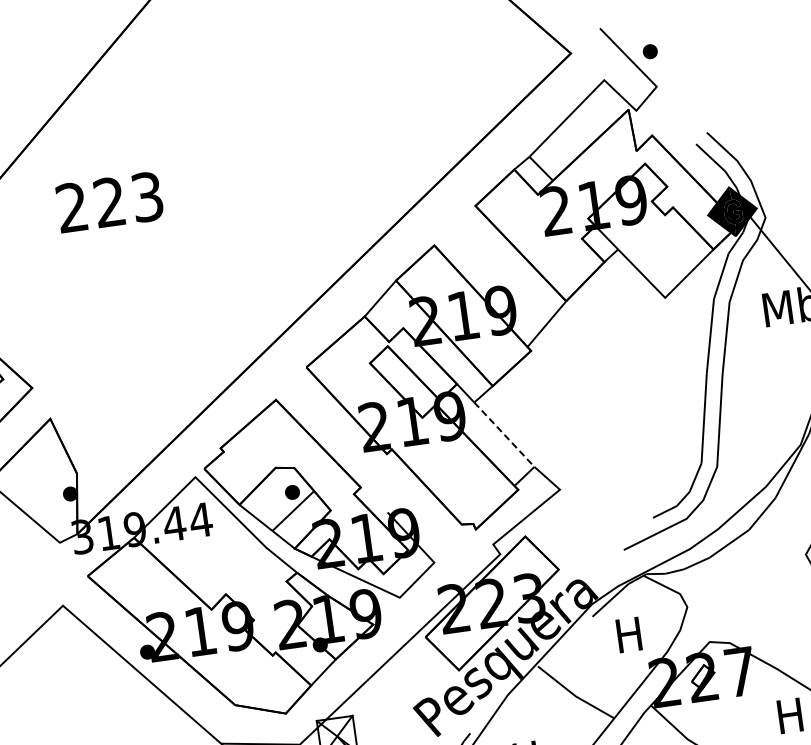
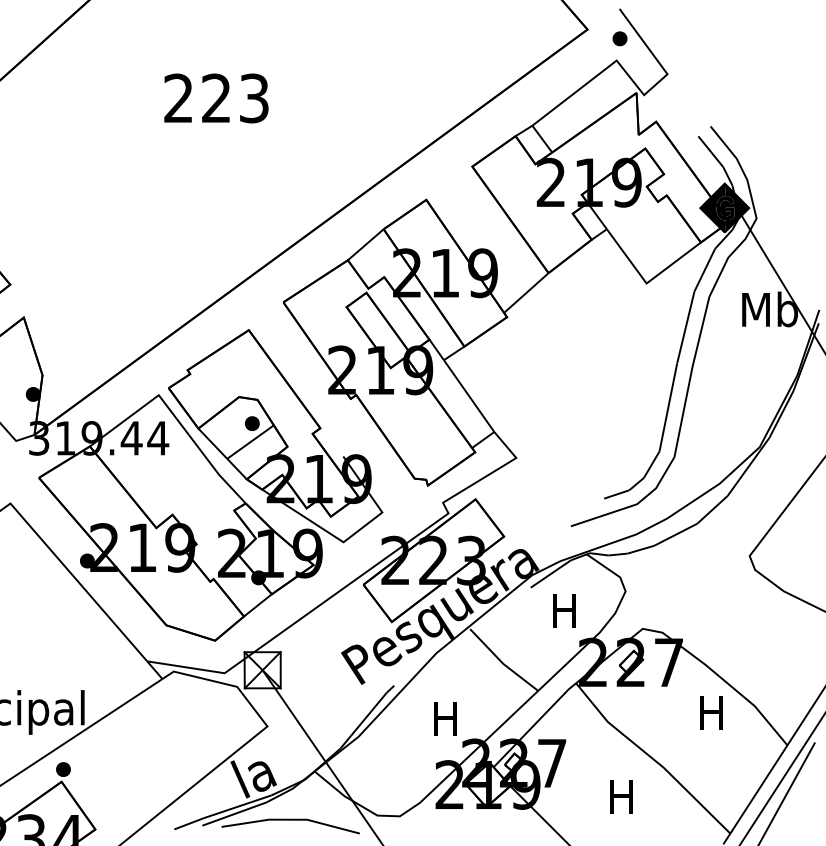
part: (649, 51) -> (619, 38), moved
text: (109, 202) -> (216, 98), moved
line: (504, 435) -> (469, 396), dashed -> solid

